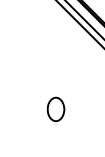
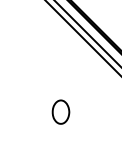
part: (55, 108) -> (60, 111), moved

